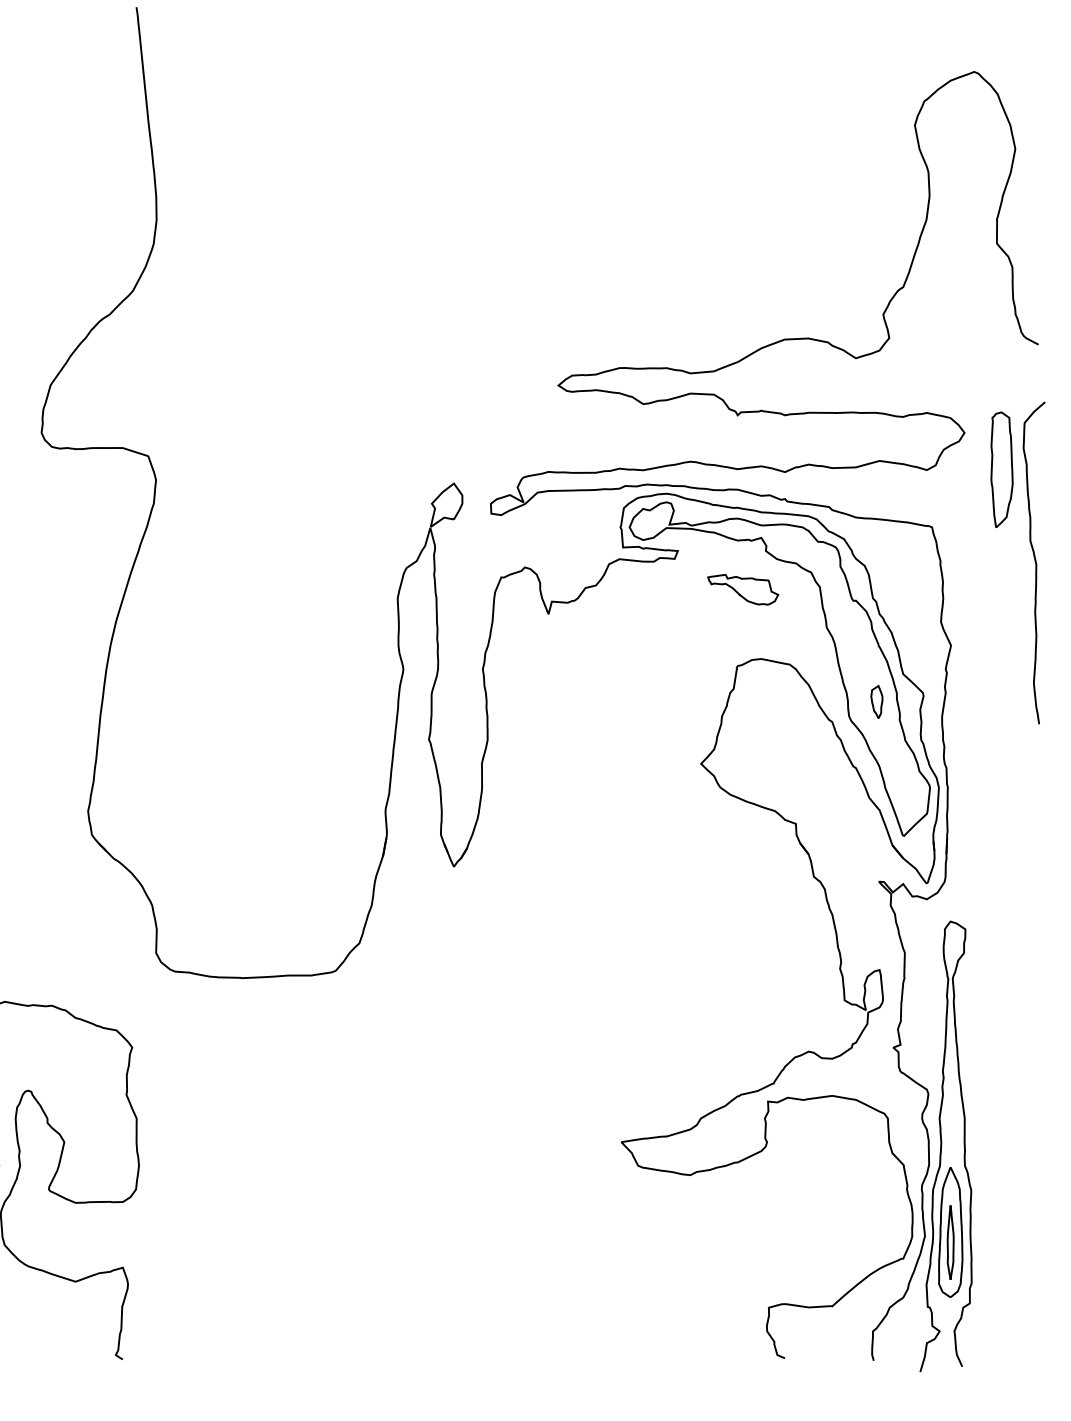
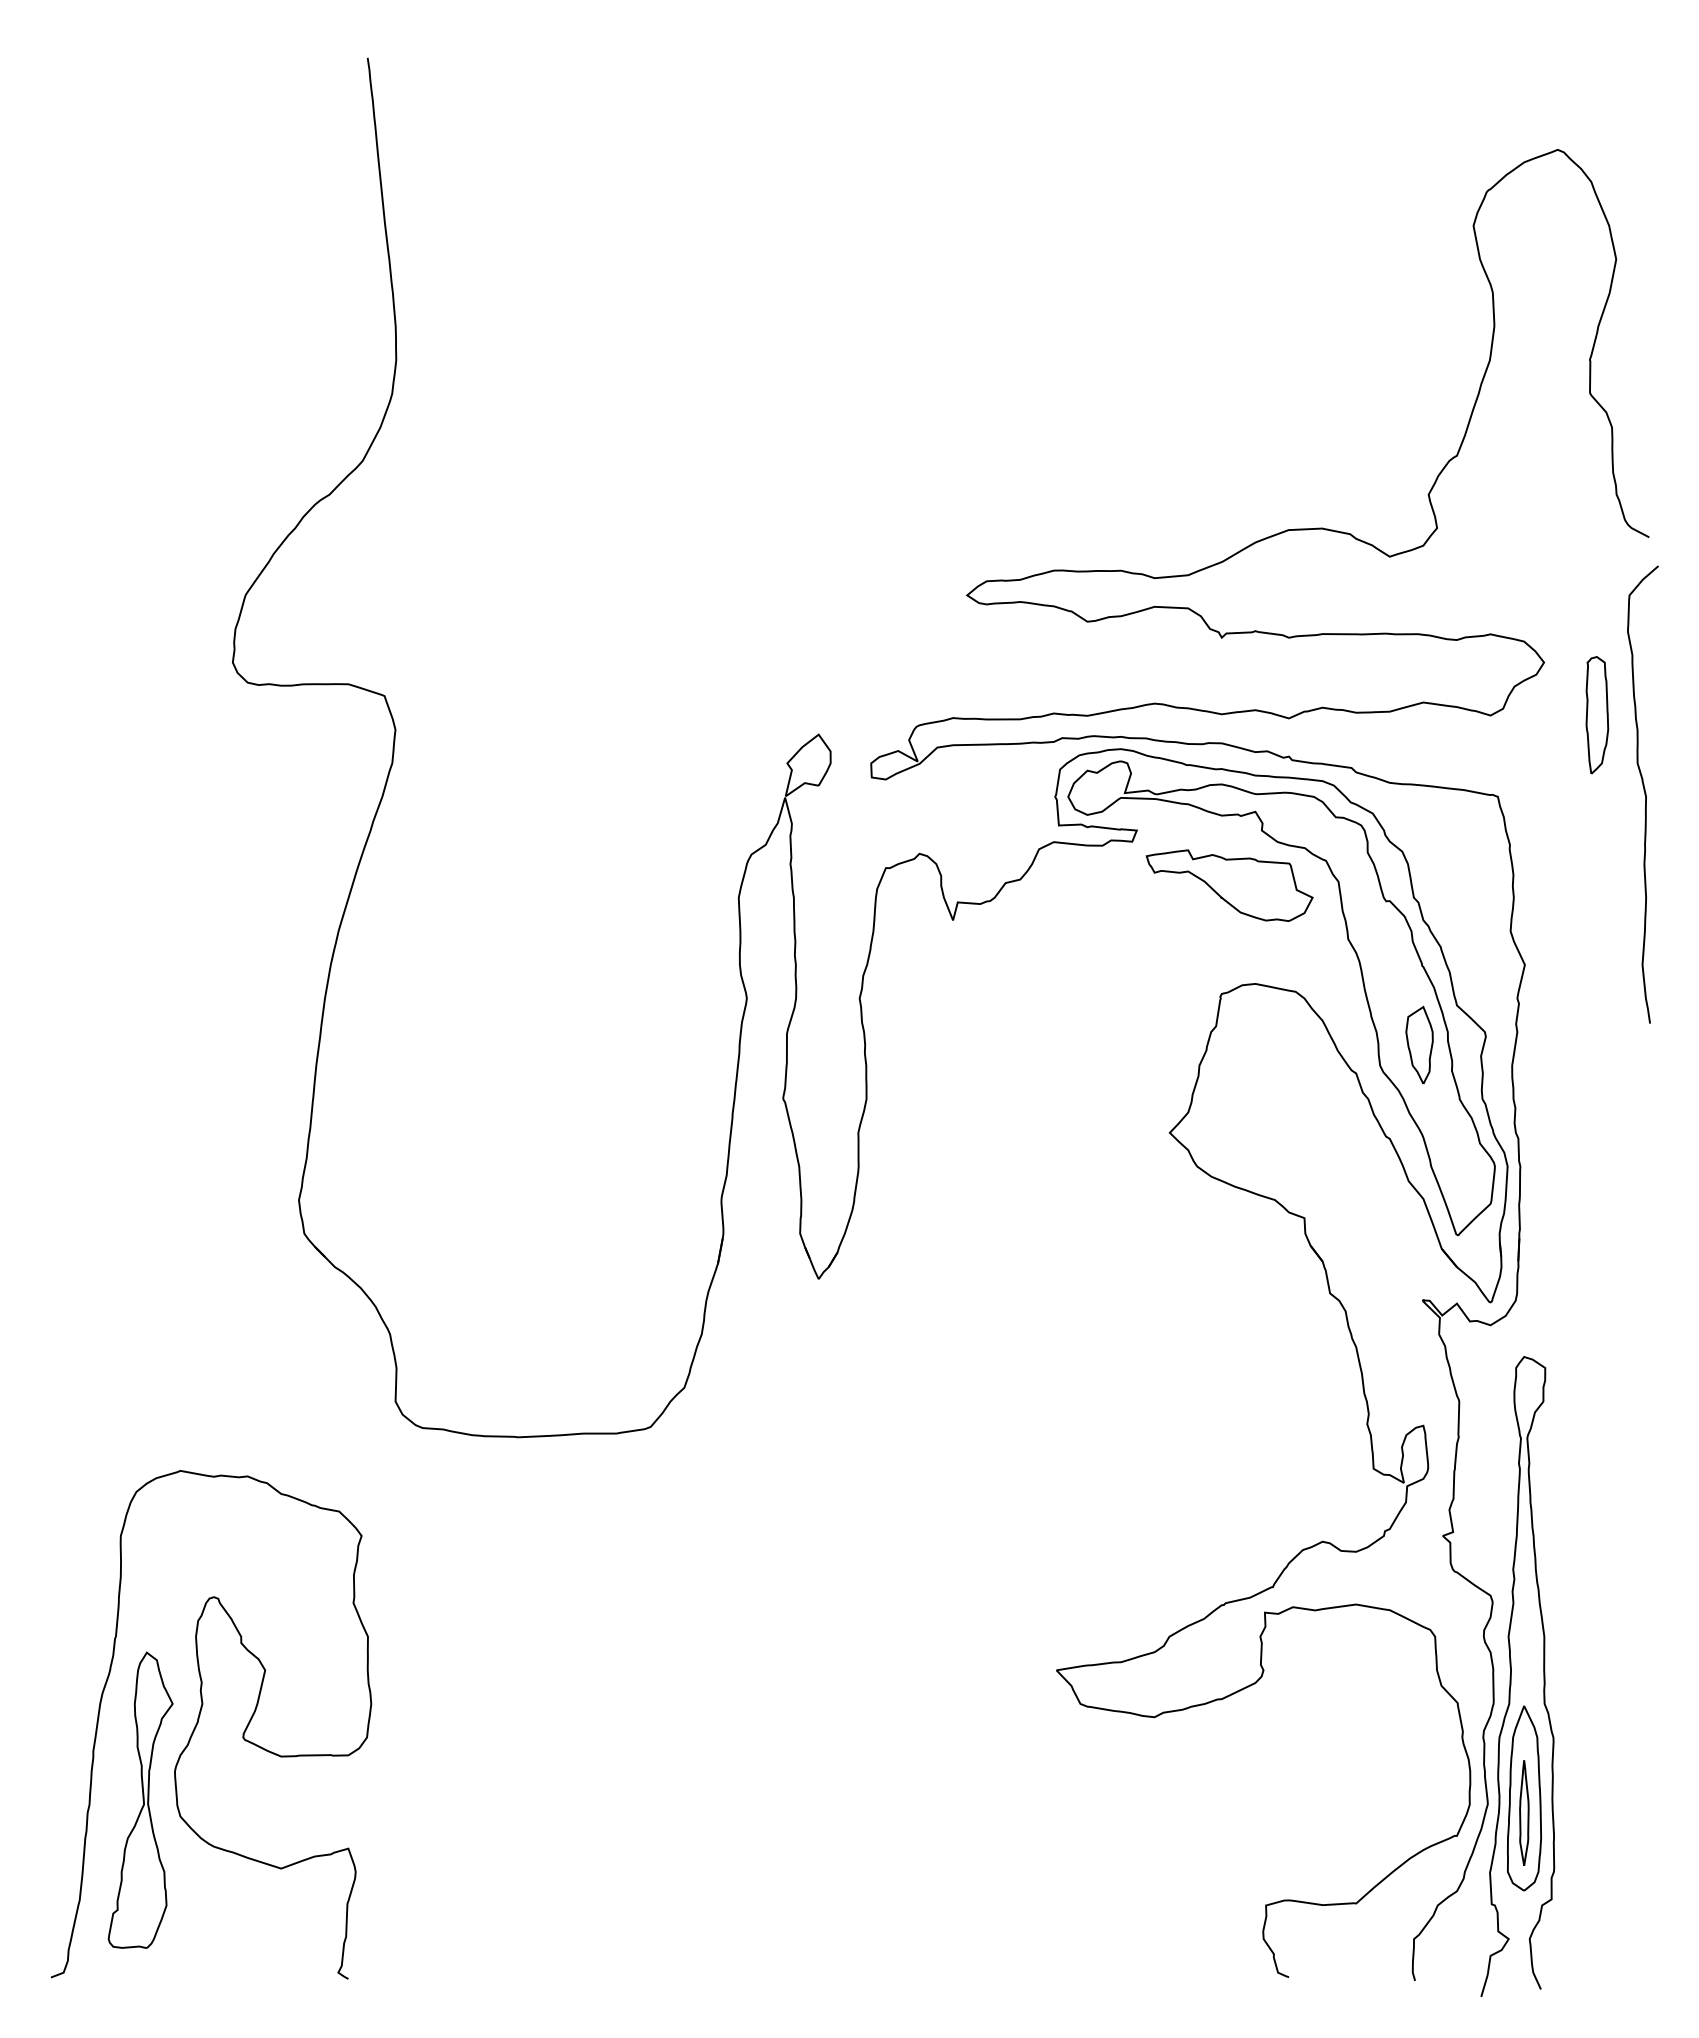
part: (1002, 470) -> (1597, 715), size x0.71
curve: (1035, 562) -> (1644, 794), moved
part: (743, 589) -> (1229, 885), size x1.67
part: (876, 701) -> (1419, 1044), size x1.67

